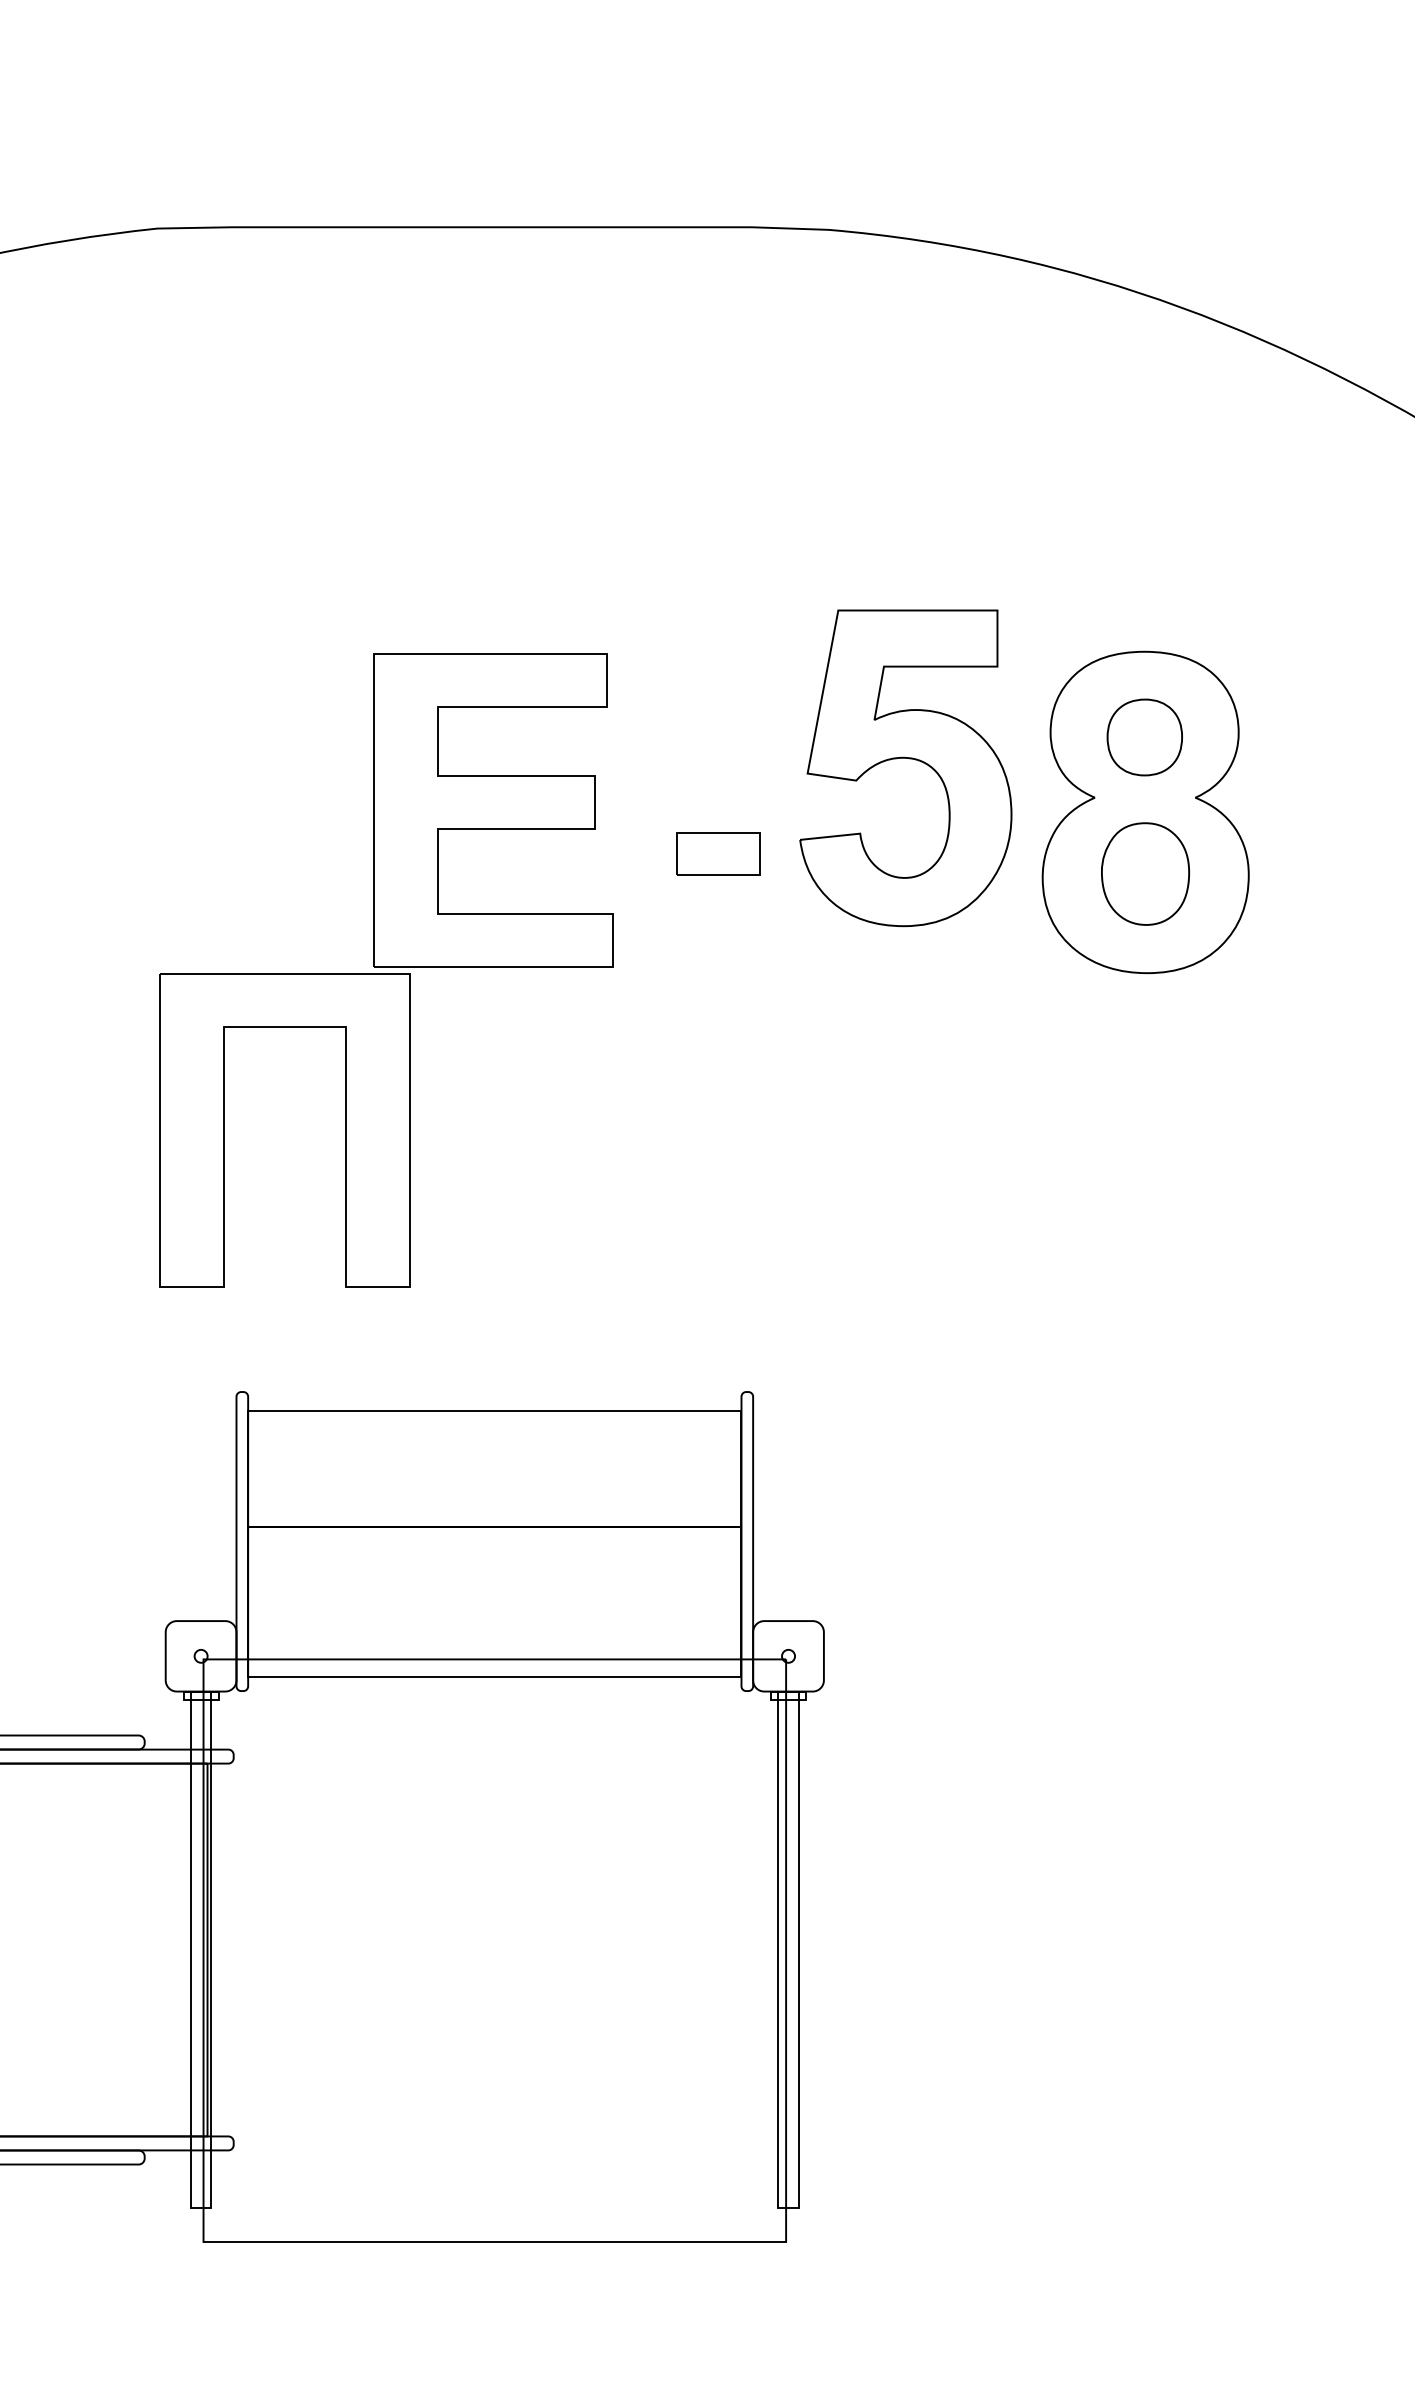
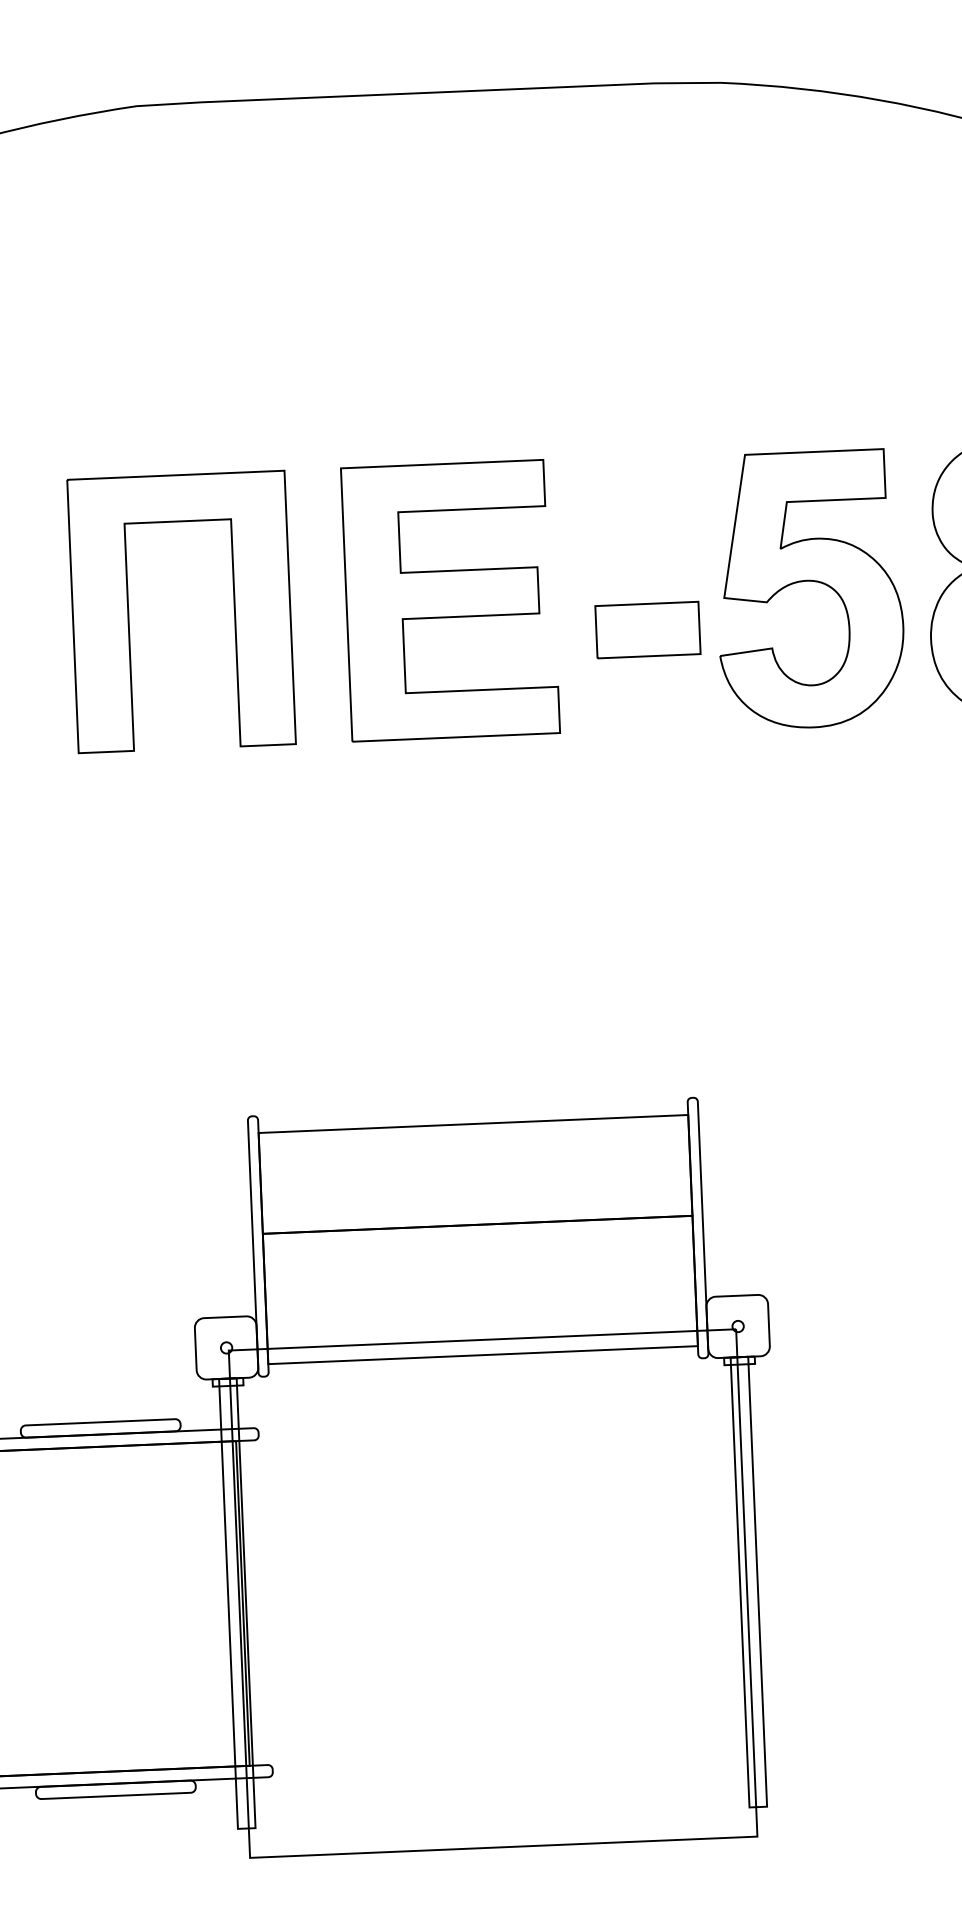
part: (909, 759) -> (812, 582), moved
part: (718, 853) -> (647, 629), size x1.43
part: (224, 1130) -> (129, 614), moved

